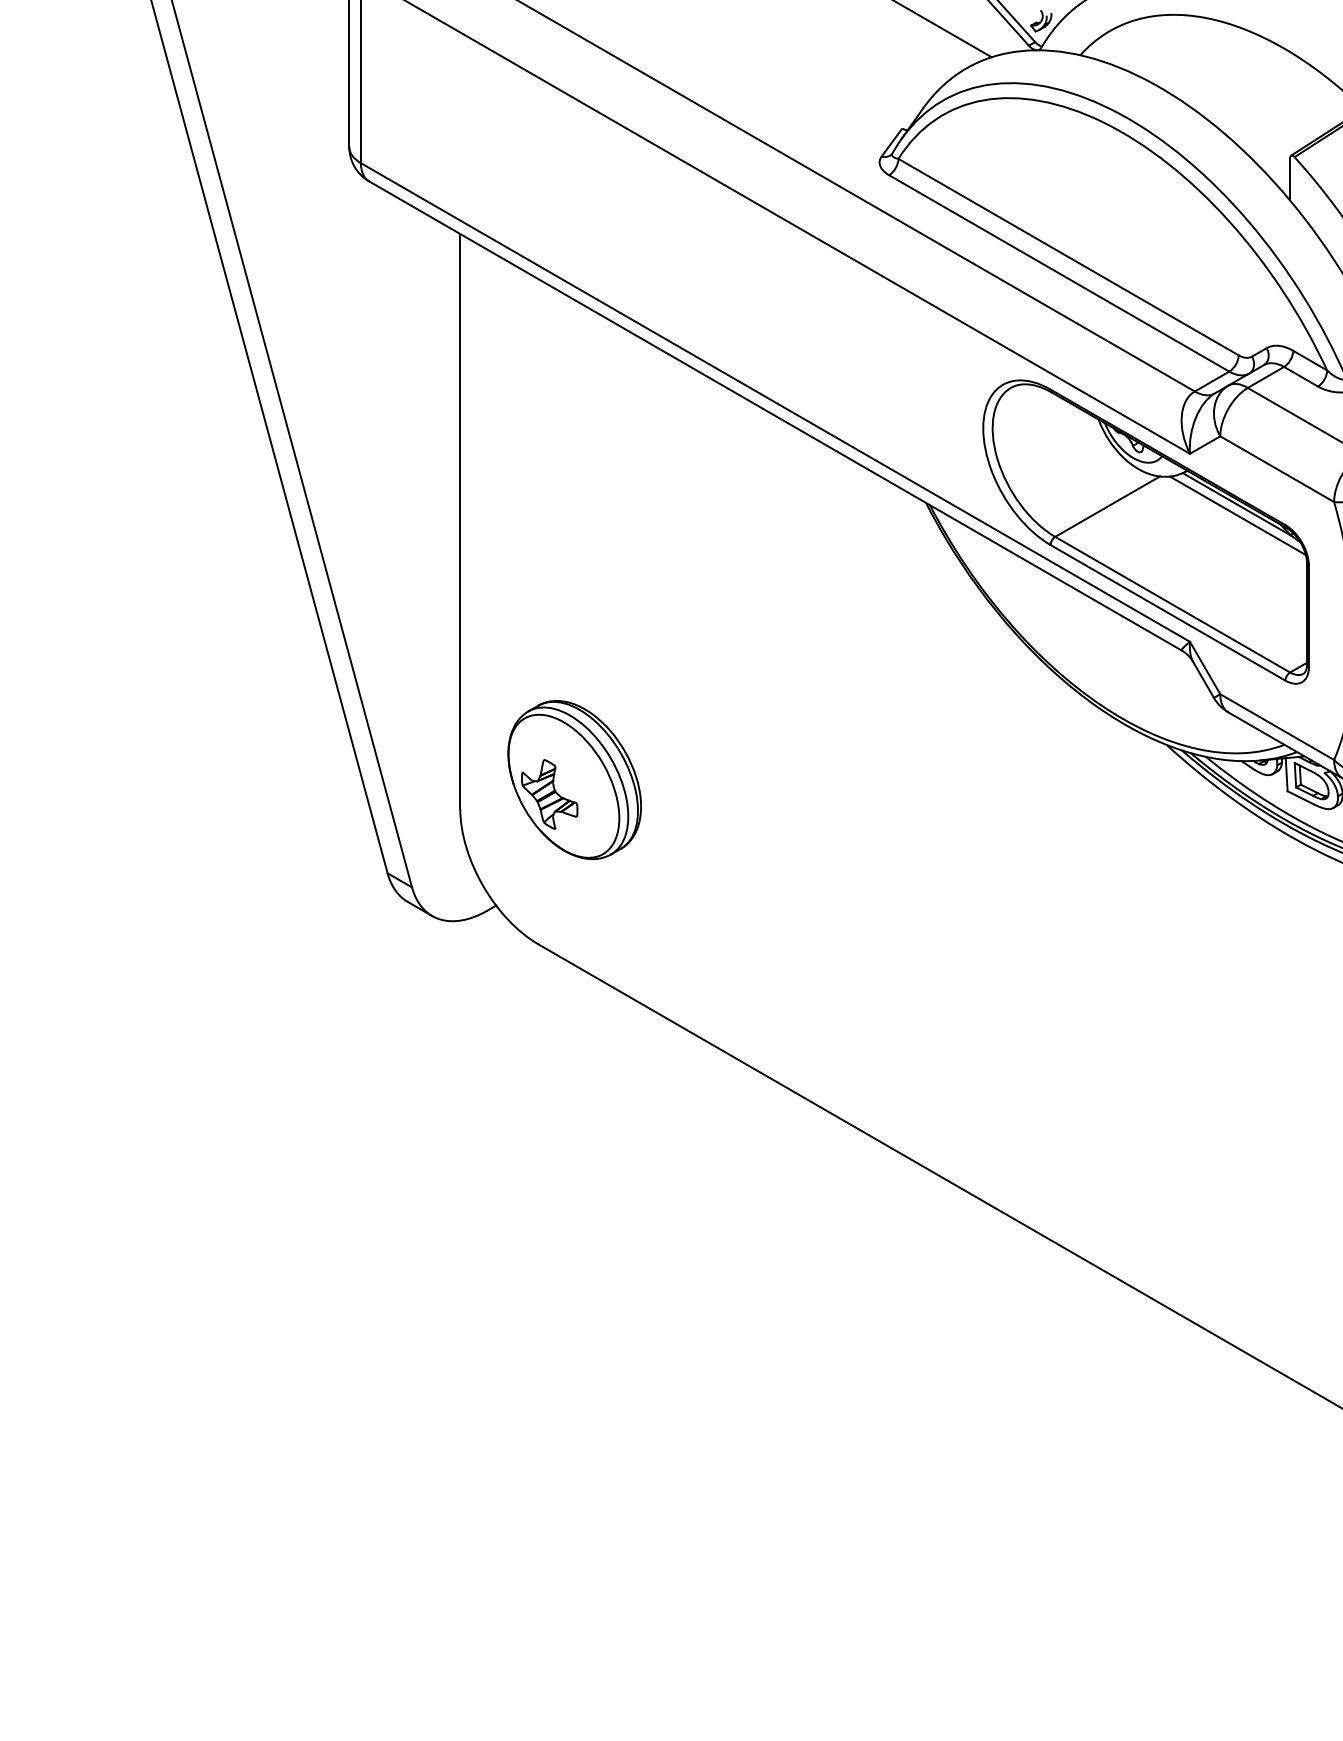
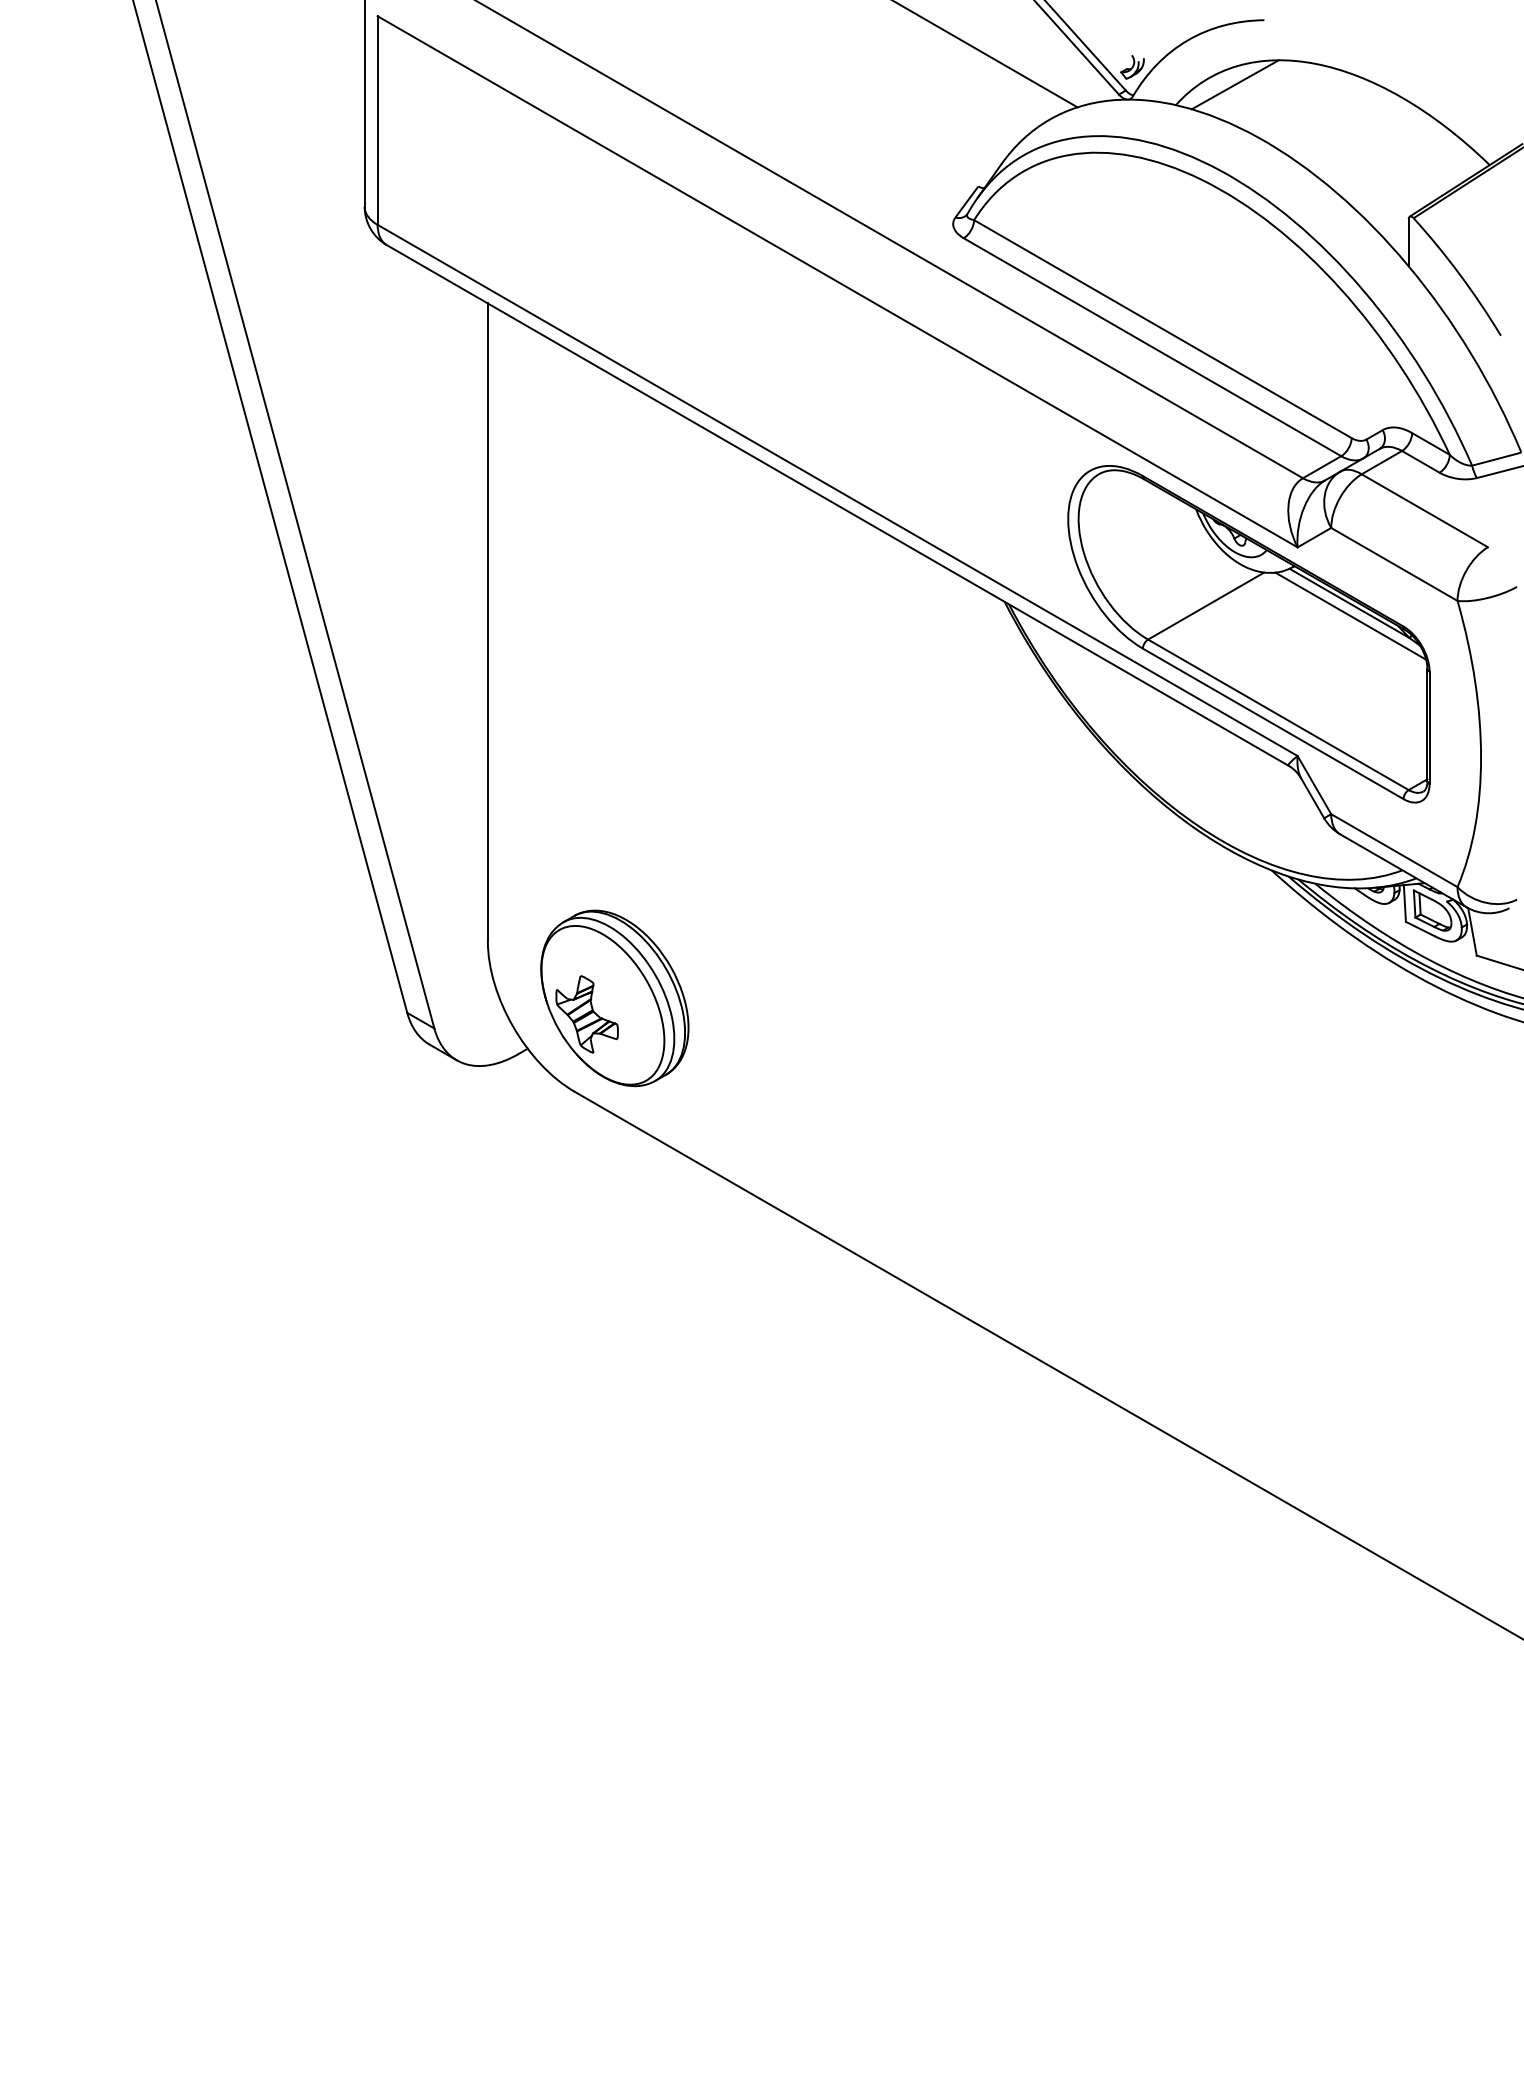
line: (1133, 36) -> (1234, 84), added
part: (574, 780) -> (614, 998), moved

